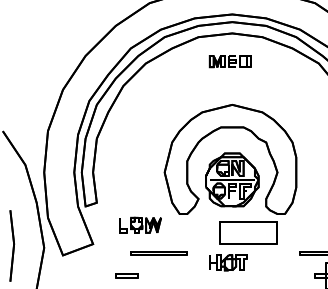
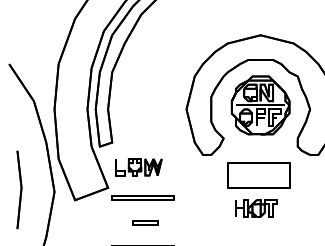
part: (232, 179) -> (260, 105), moved
part: (140, 224) -> (139, 166), moved
part: (248, 232) -> (258, 175), moved
line: (158, 252) -> (142, 197), moved

